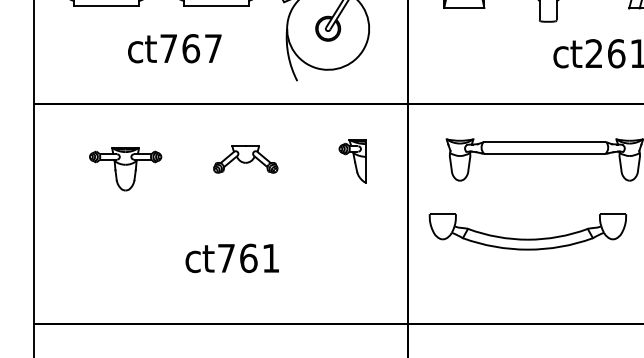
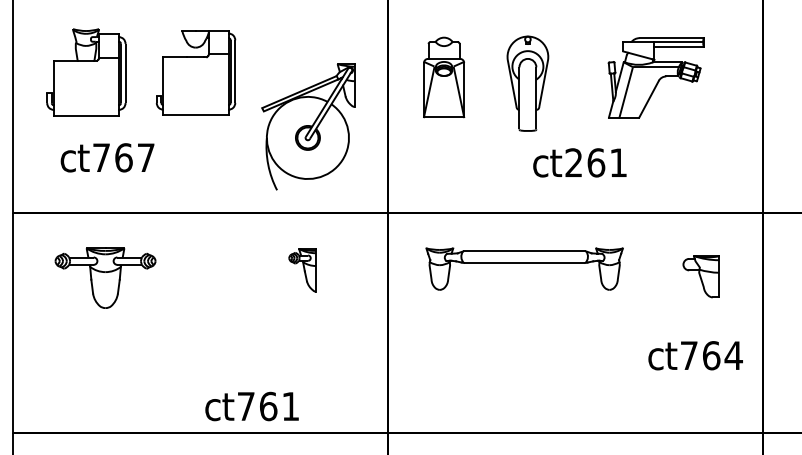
text: (174, 48) -> (107, 157), moved
part: (245, 159) -> (225, 268), removed
part: (352, 161) -> (302, 270), moved
part: (124, 169) -> (104, 278), size x1.4
part: (526, 238) -> (506, 347), removed
text: (231, 258) -> (251, 406), moved

